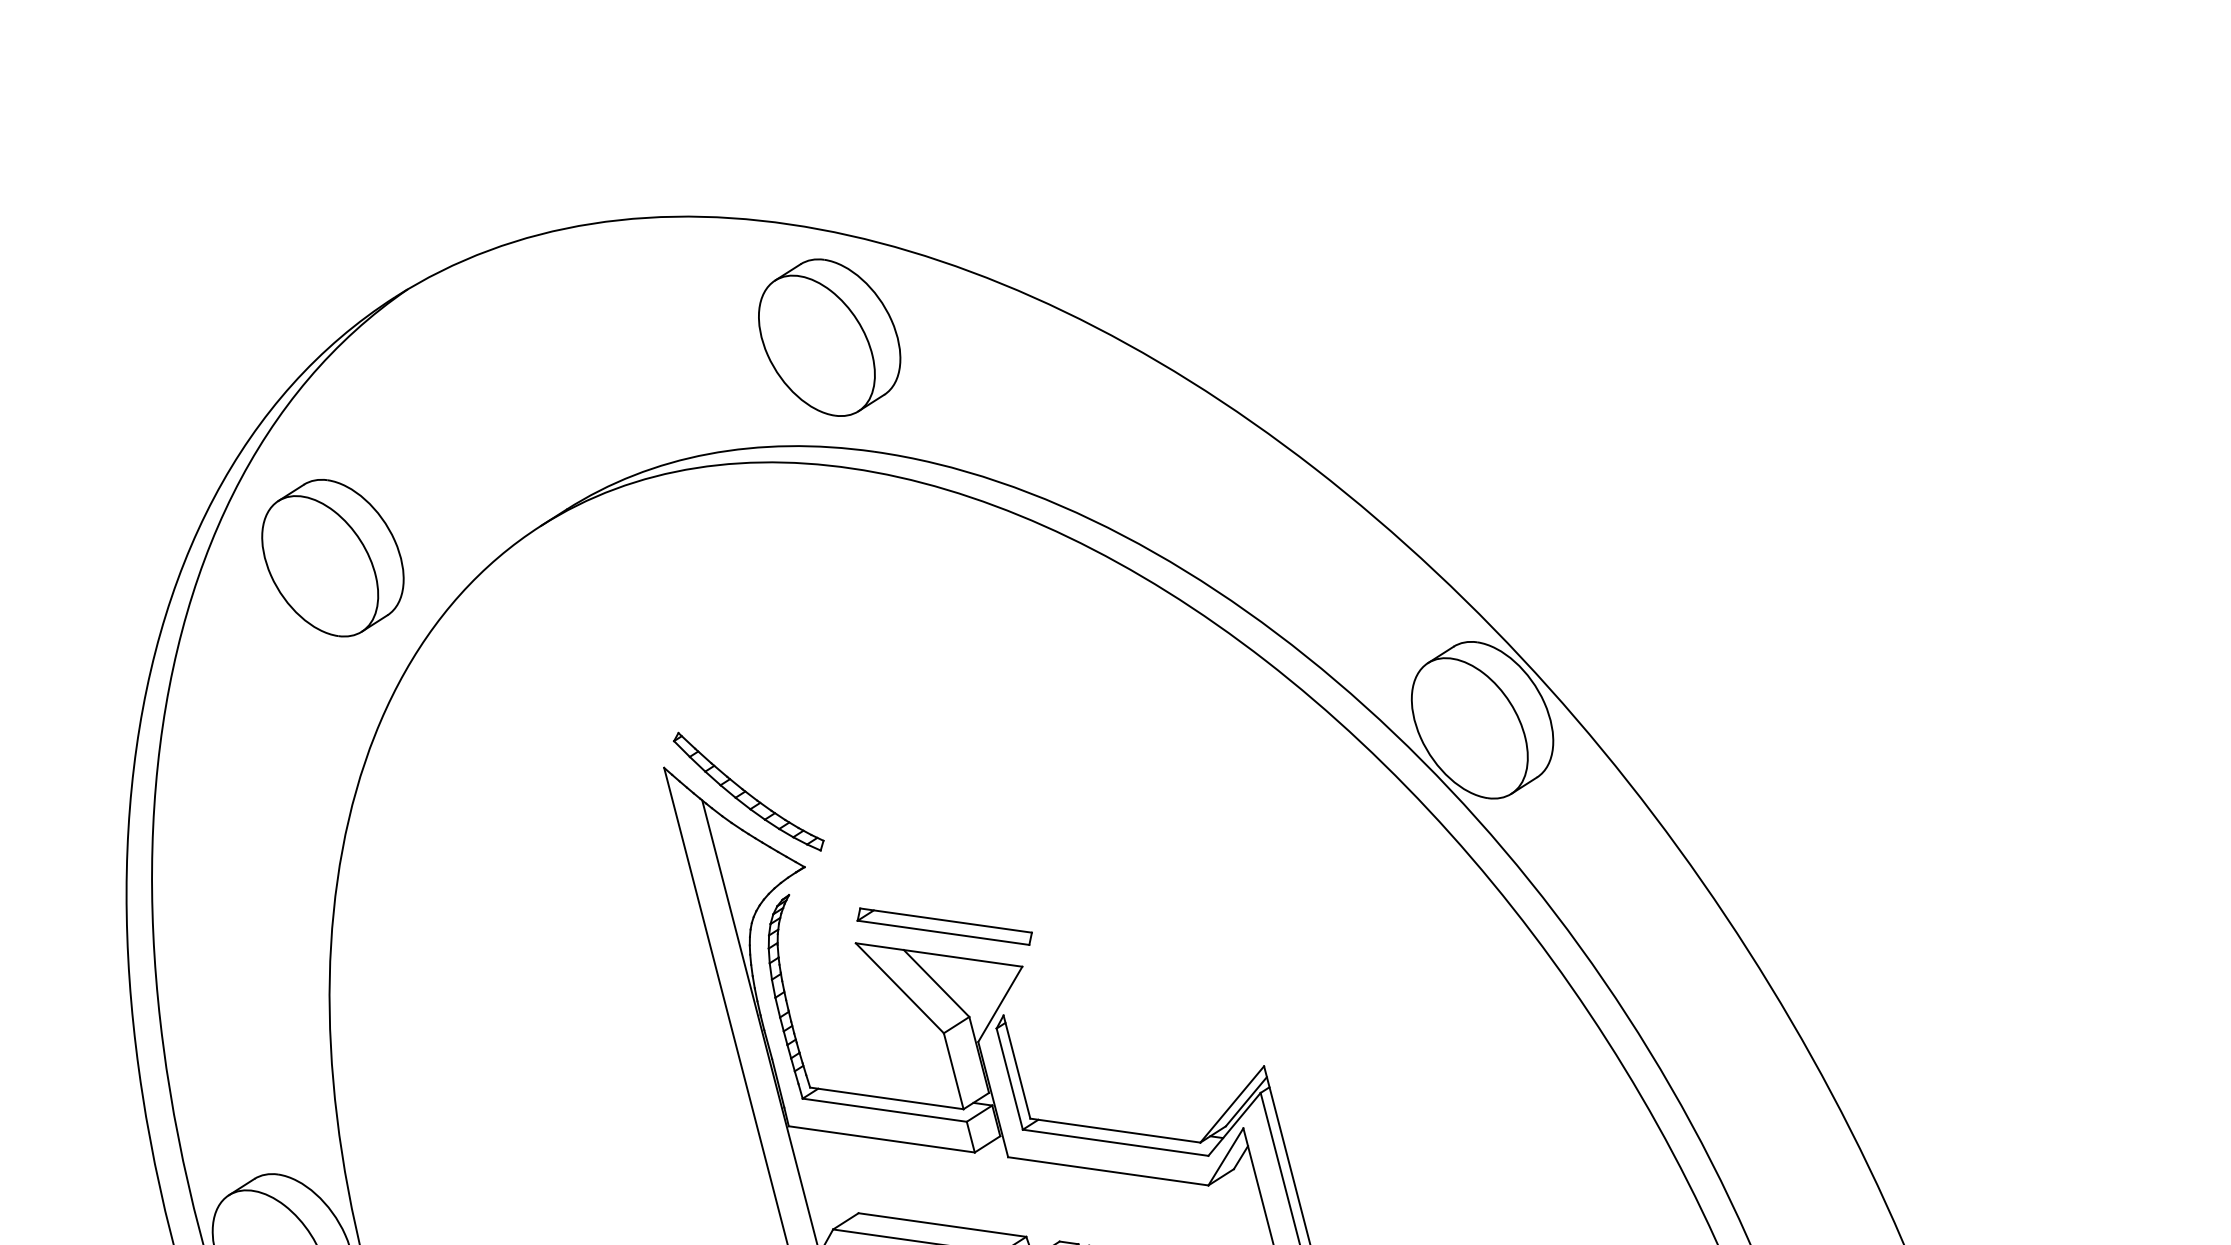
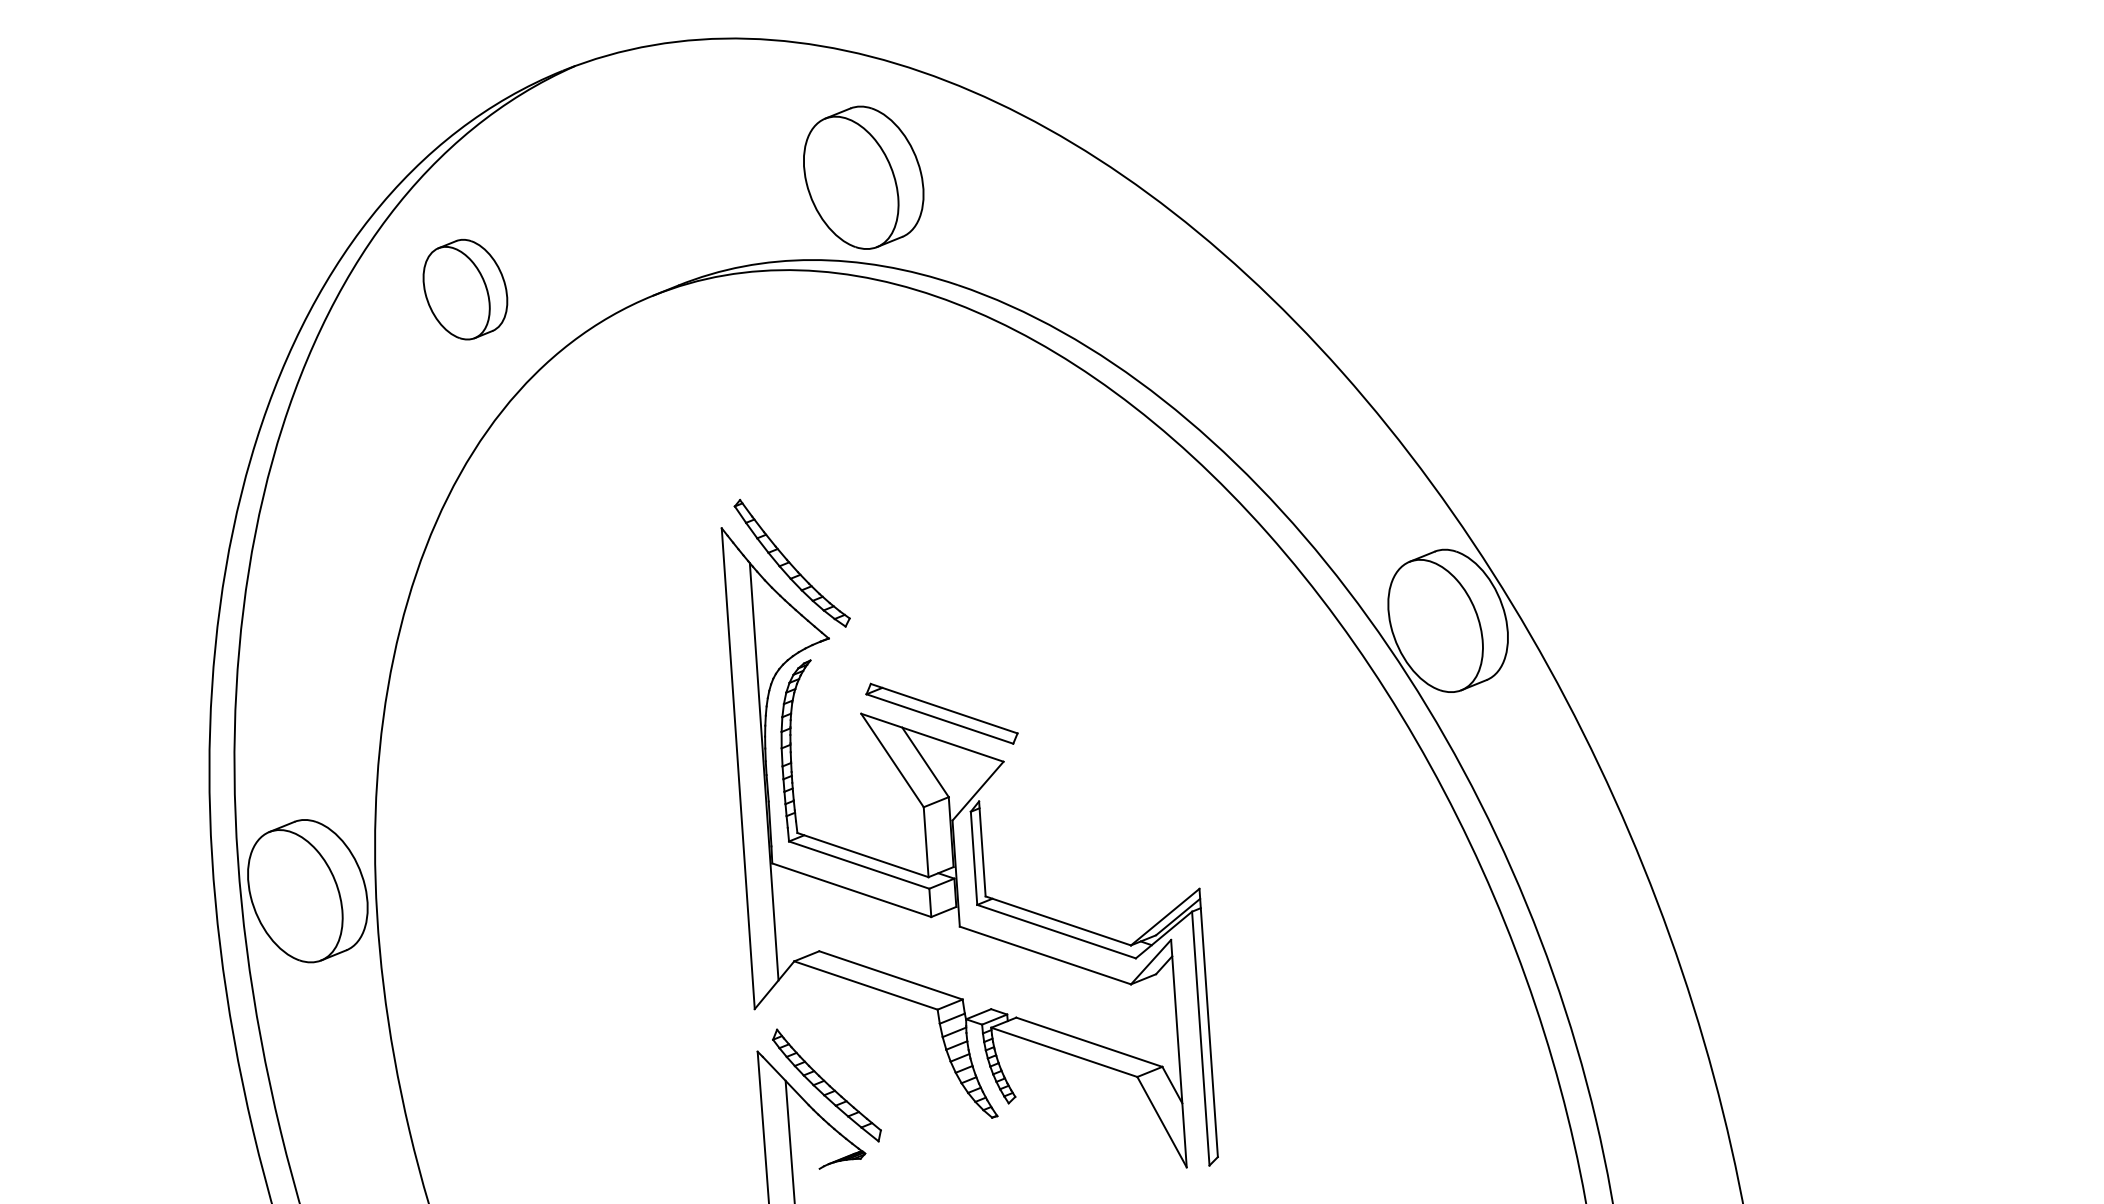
part: (829, 337) -> (863, 177), moved
part: (332, 557) -> (465, 289), size x0.7

